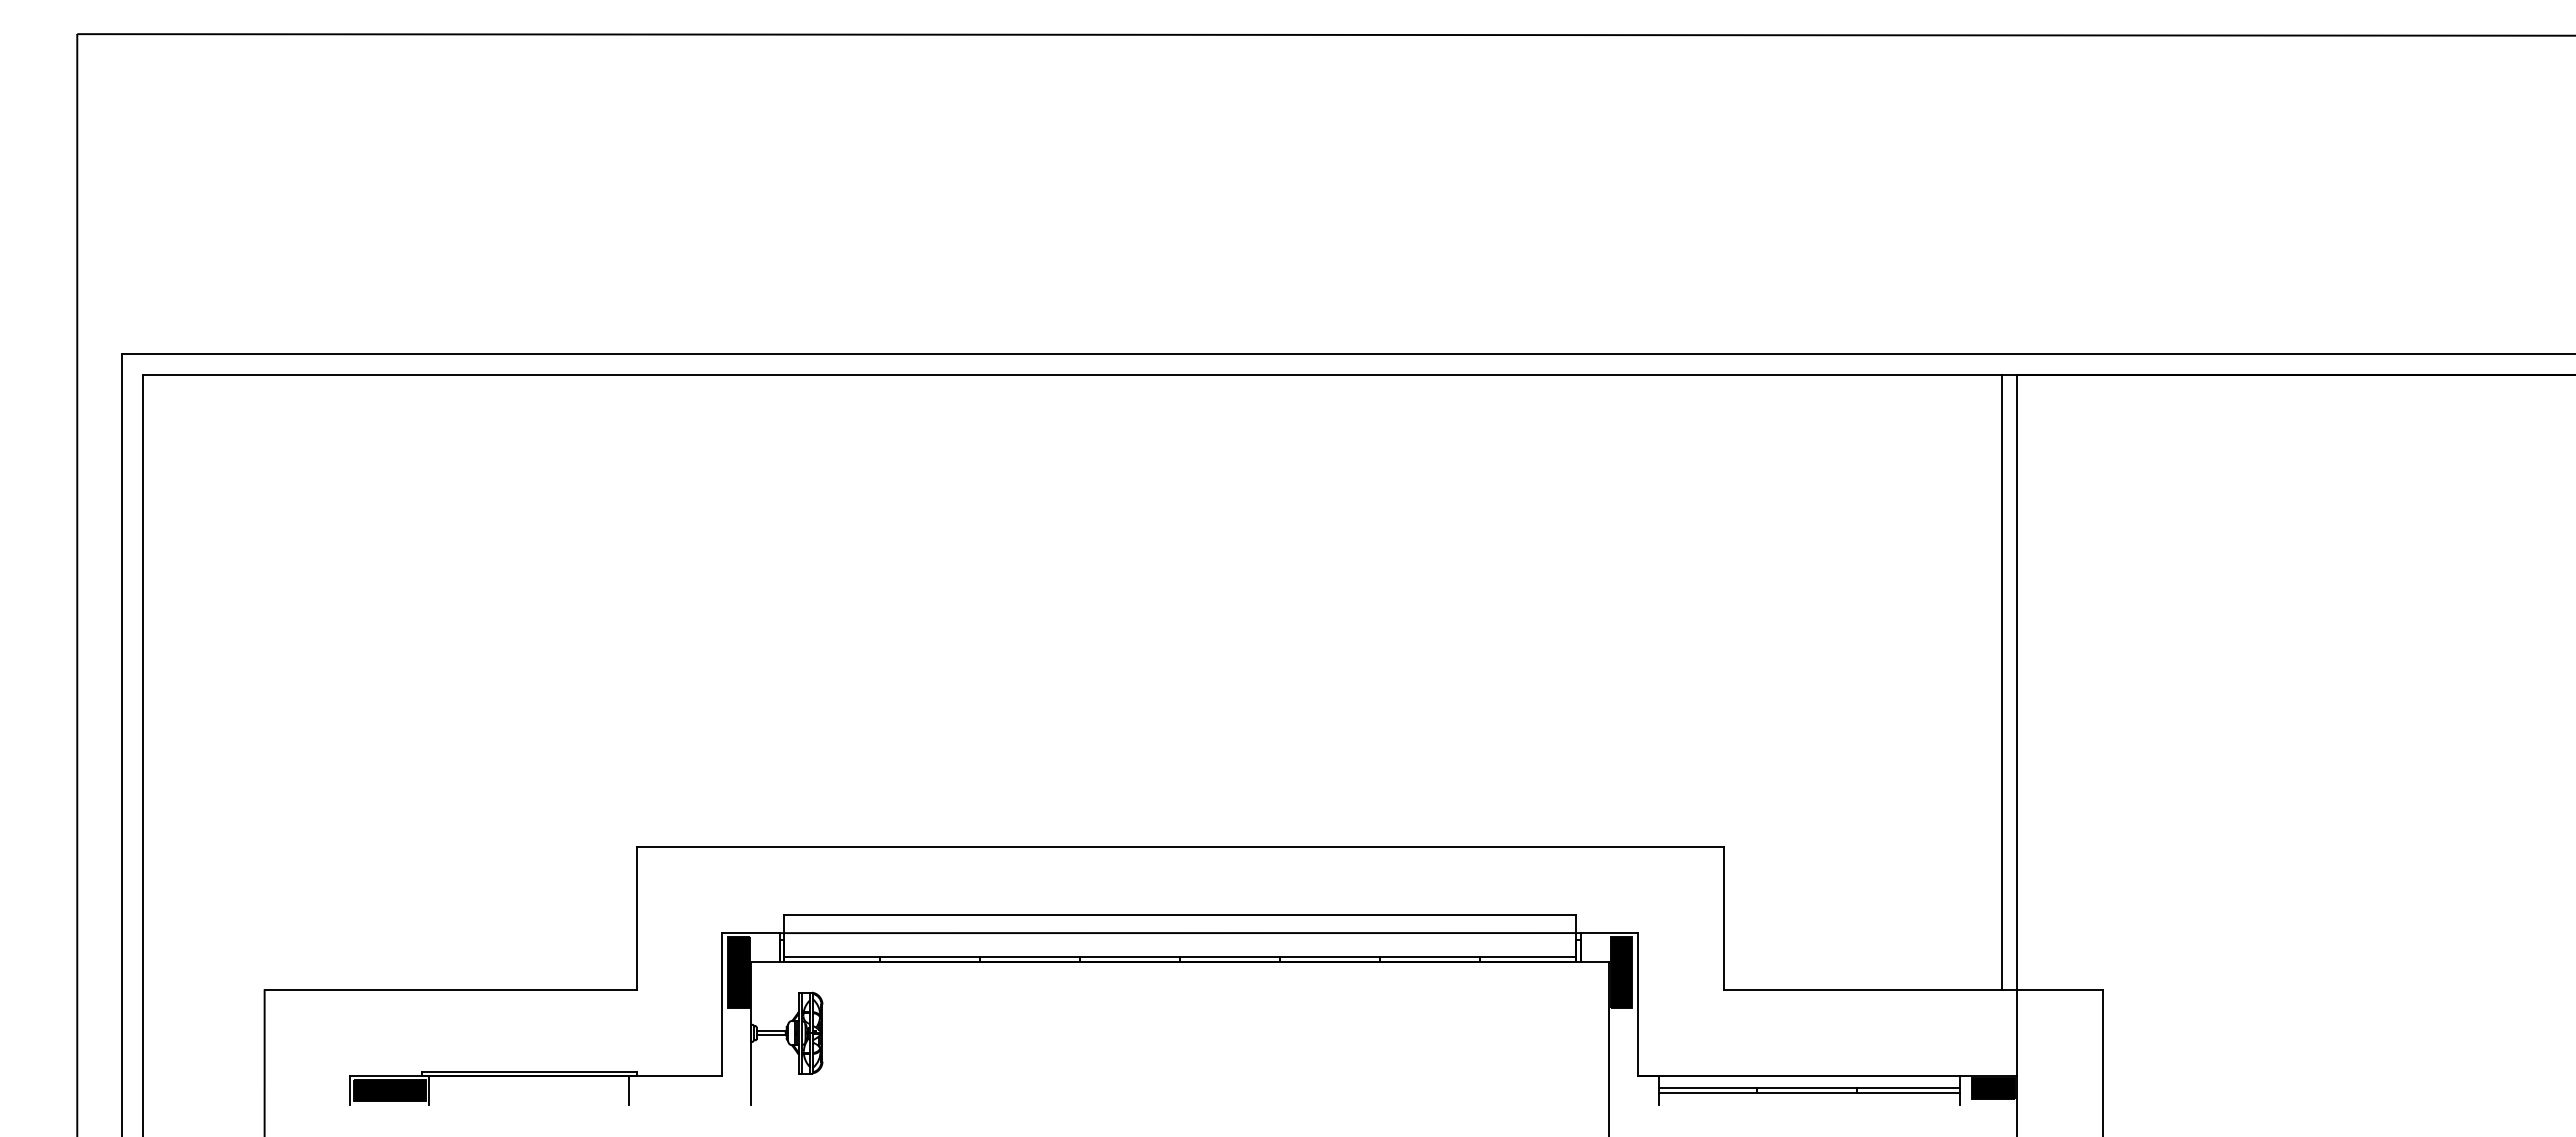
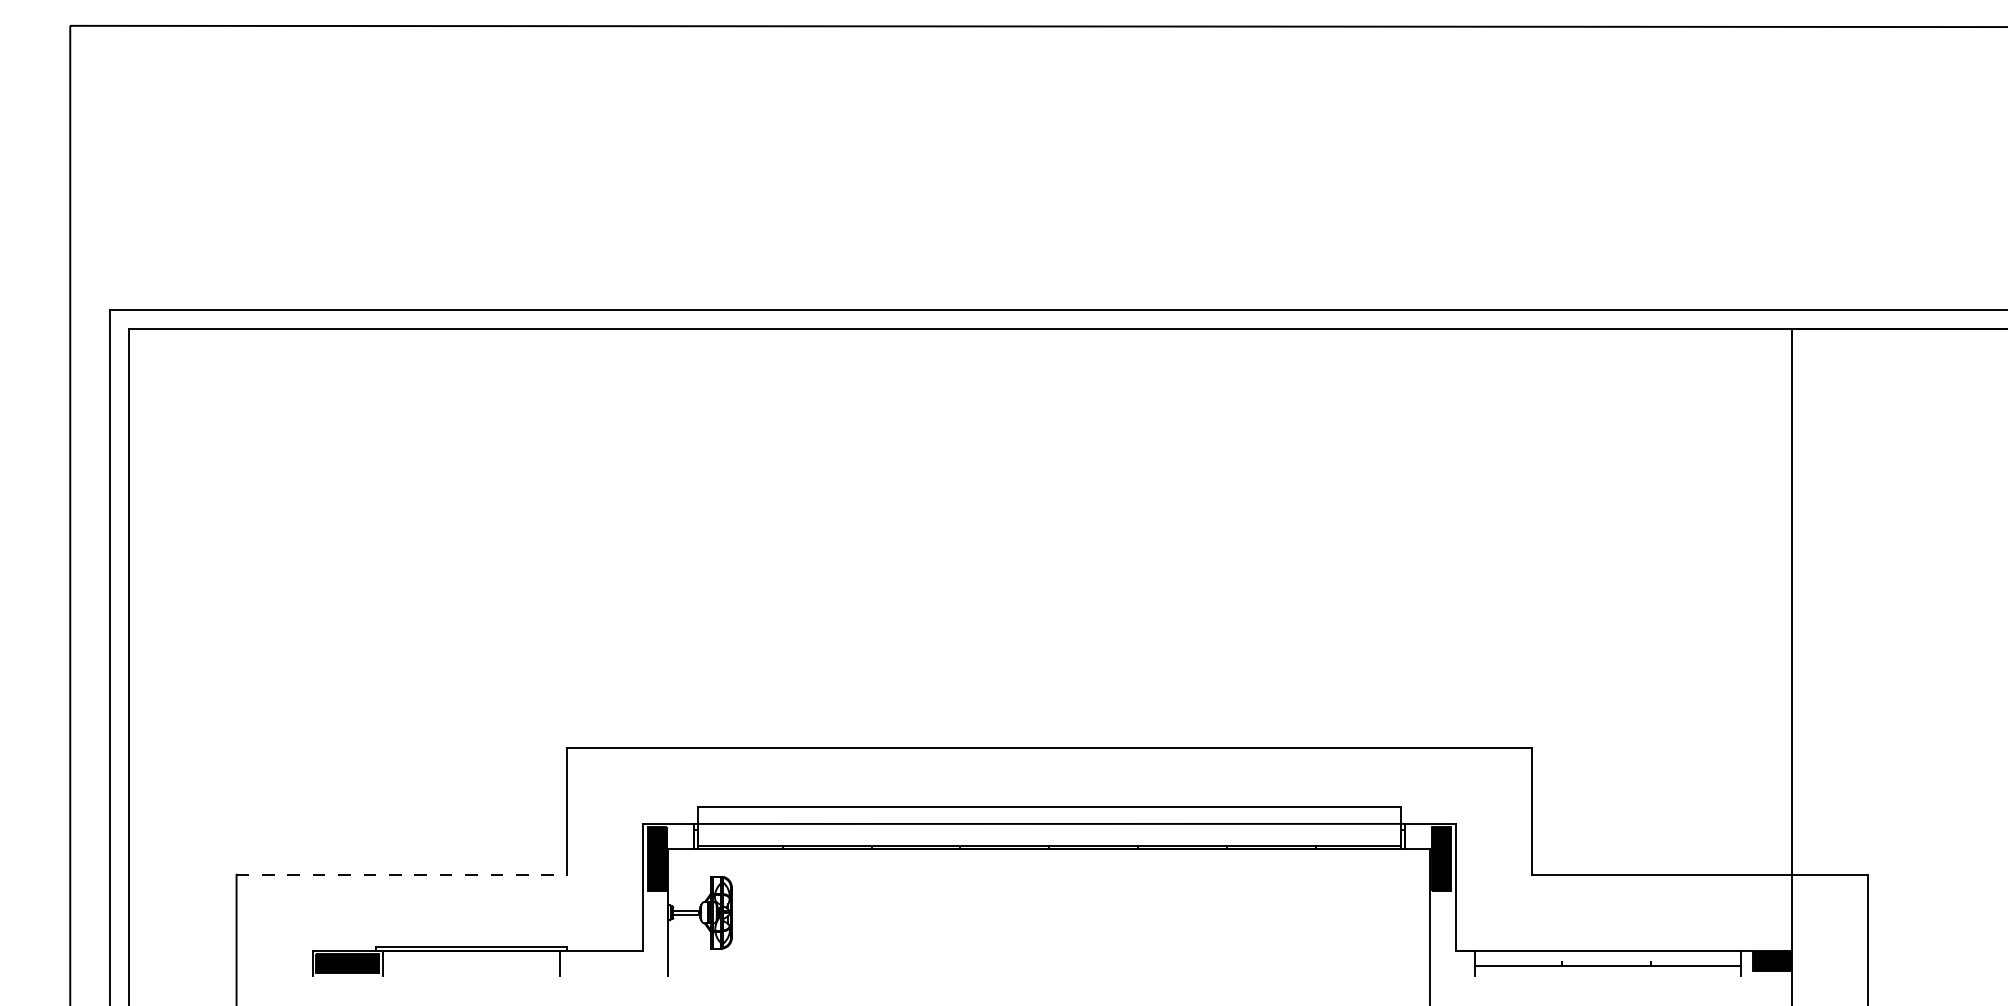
line: (2002, 682) -> (1779, 601), removed
line: (450, 990) -> (401, 874), solid -> dashed
line: (1809, 1088) -> (1608, 961), removed

